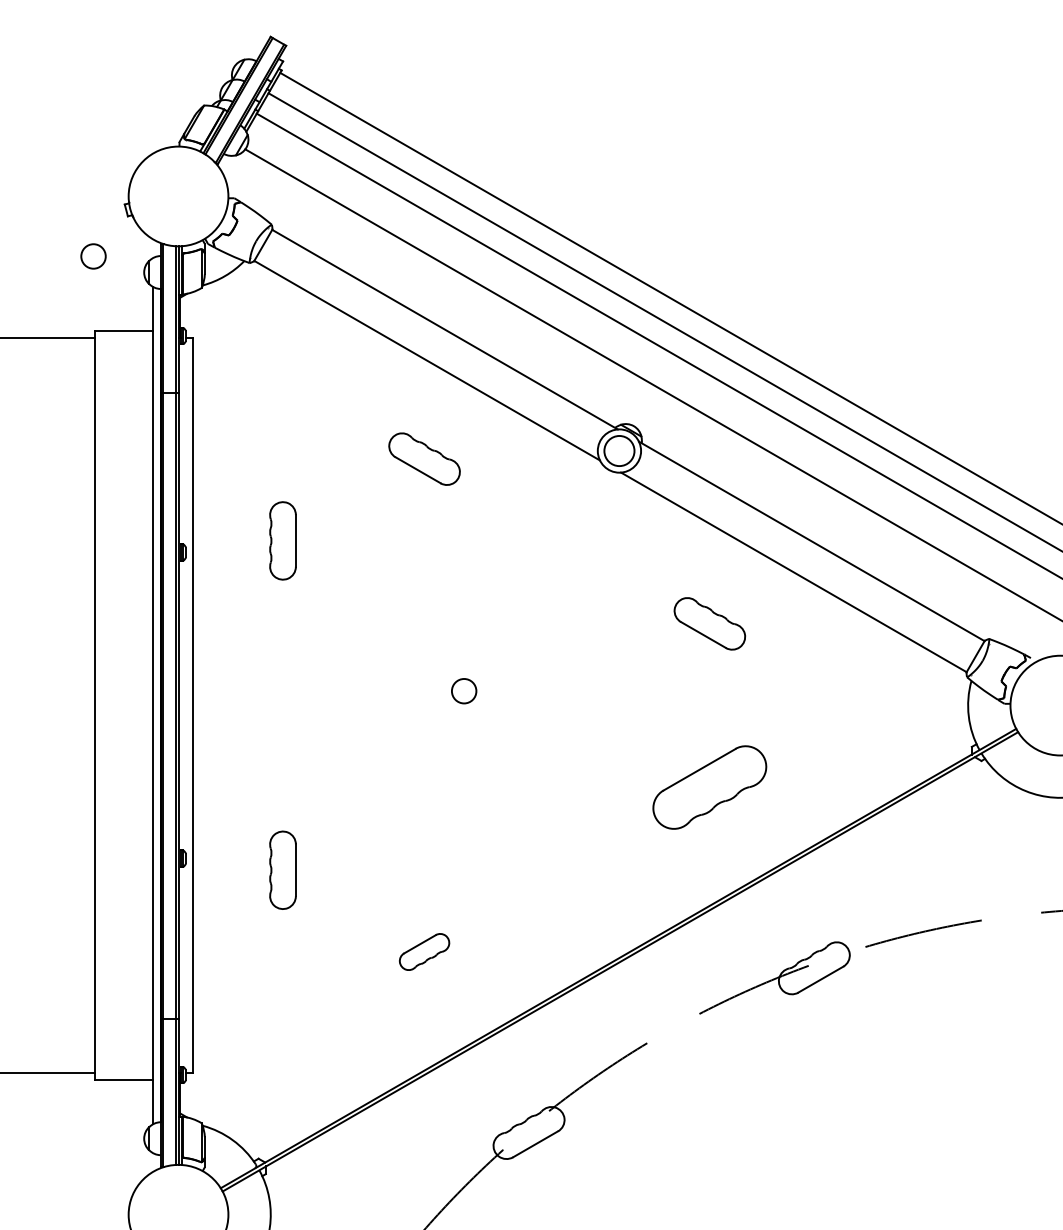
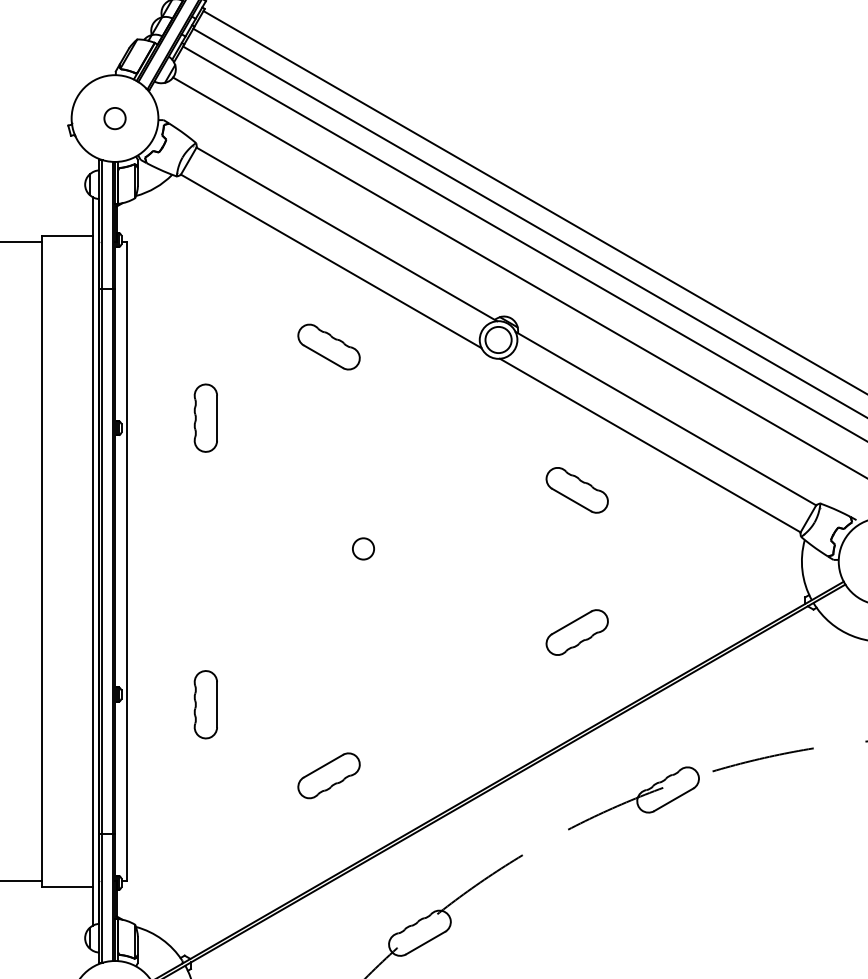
circle: (93, 256) -> (114, 118), moved
part: (709, 786) -> (576, 631), size x0.62
part: (424, 951) -> (328, 775), size x1.43

